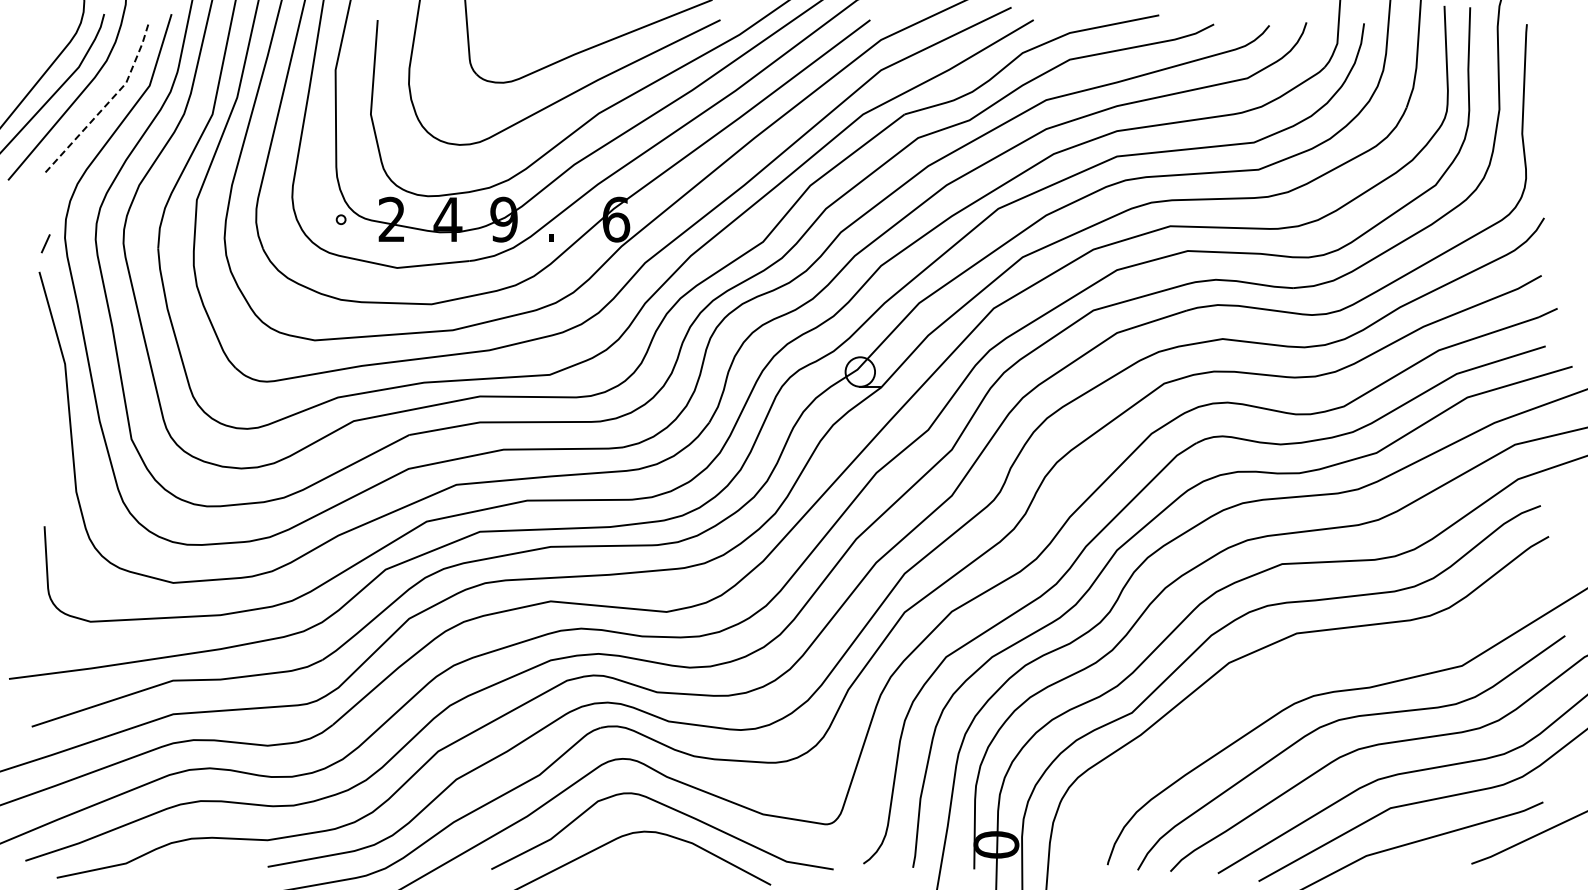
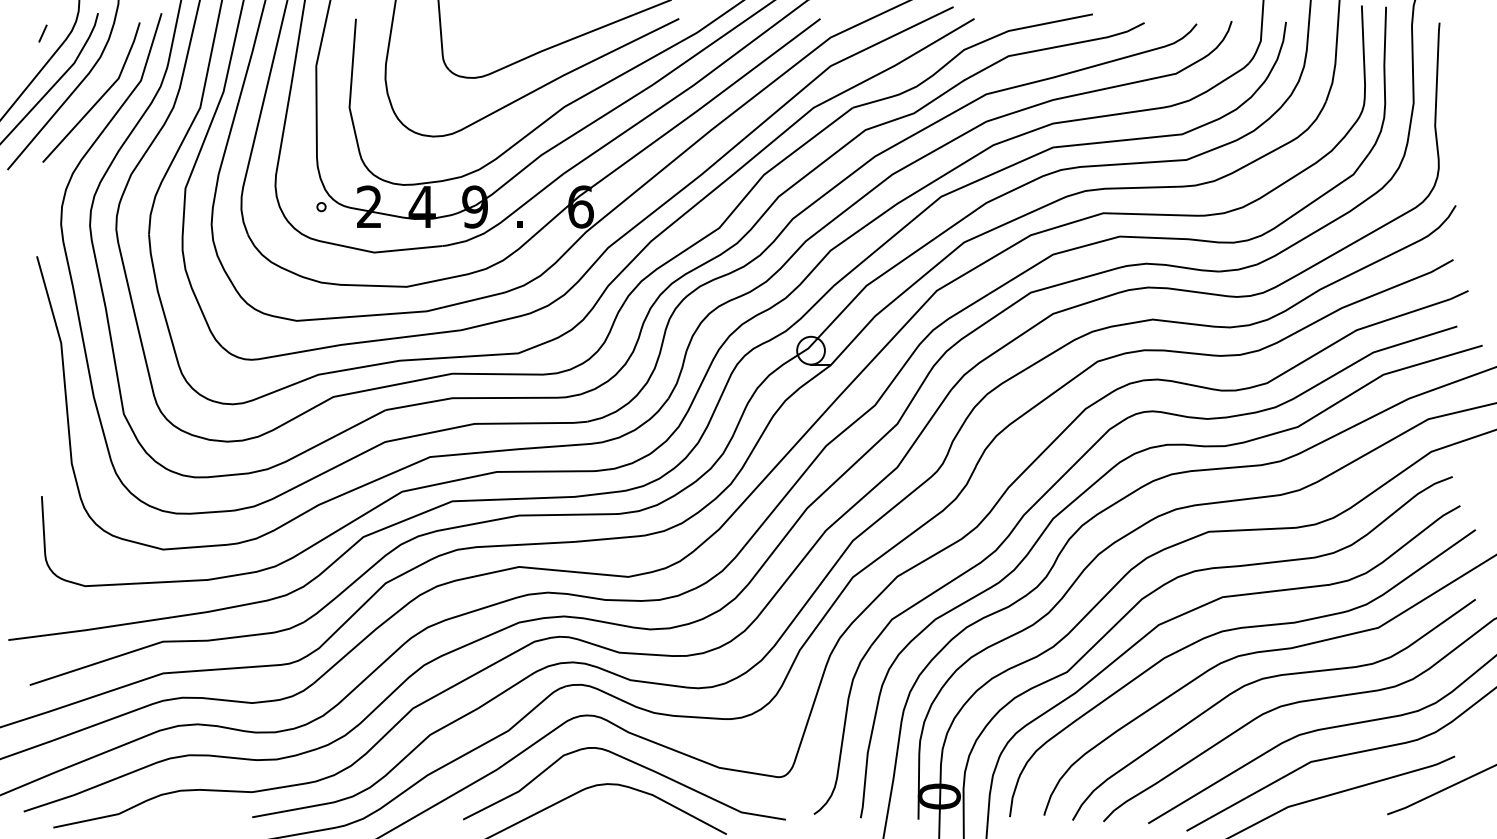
line: (108, 103) -> (102, 97), dashed -> solid
line: (45, 243) -> (42, 33), moved
curve: (1309, 668) -> (1234, 630), added

